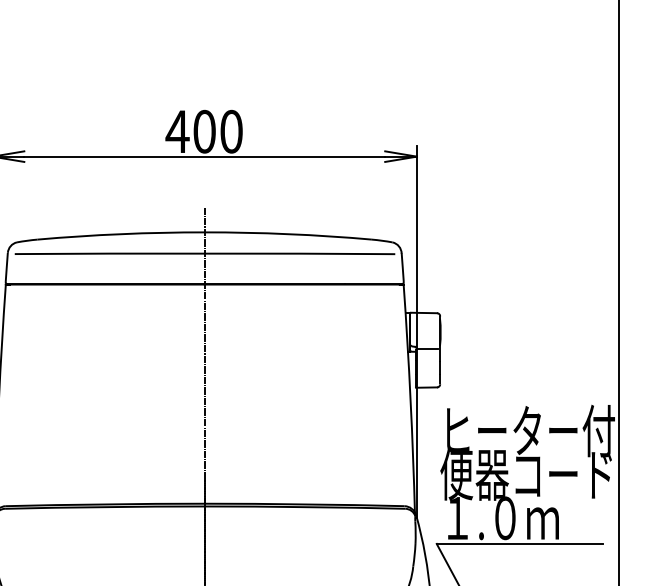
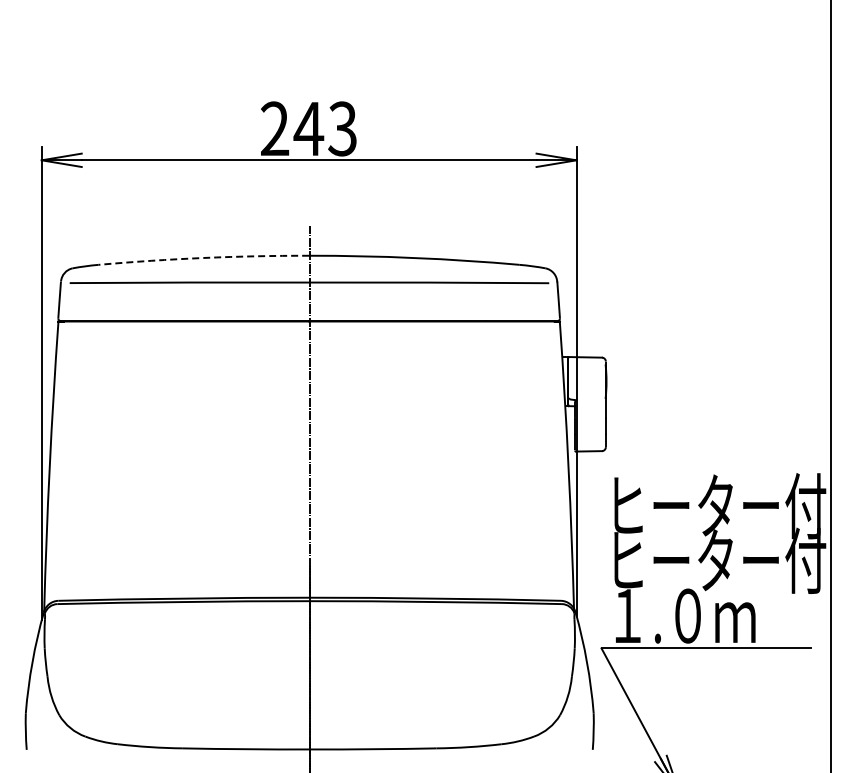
text: (203, 131) -> (307, 128), 400 -> 243
arc: (120, 233) -> (203, 257), solid -> dashed
line: (428, 348) -> (590, 402), removed
text: (527, 474) -> (716, 560), 便器コード -> ヒーター付

